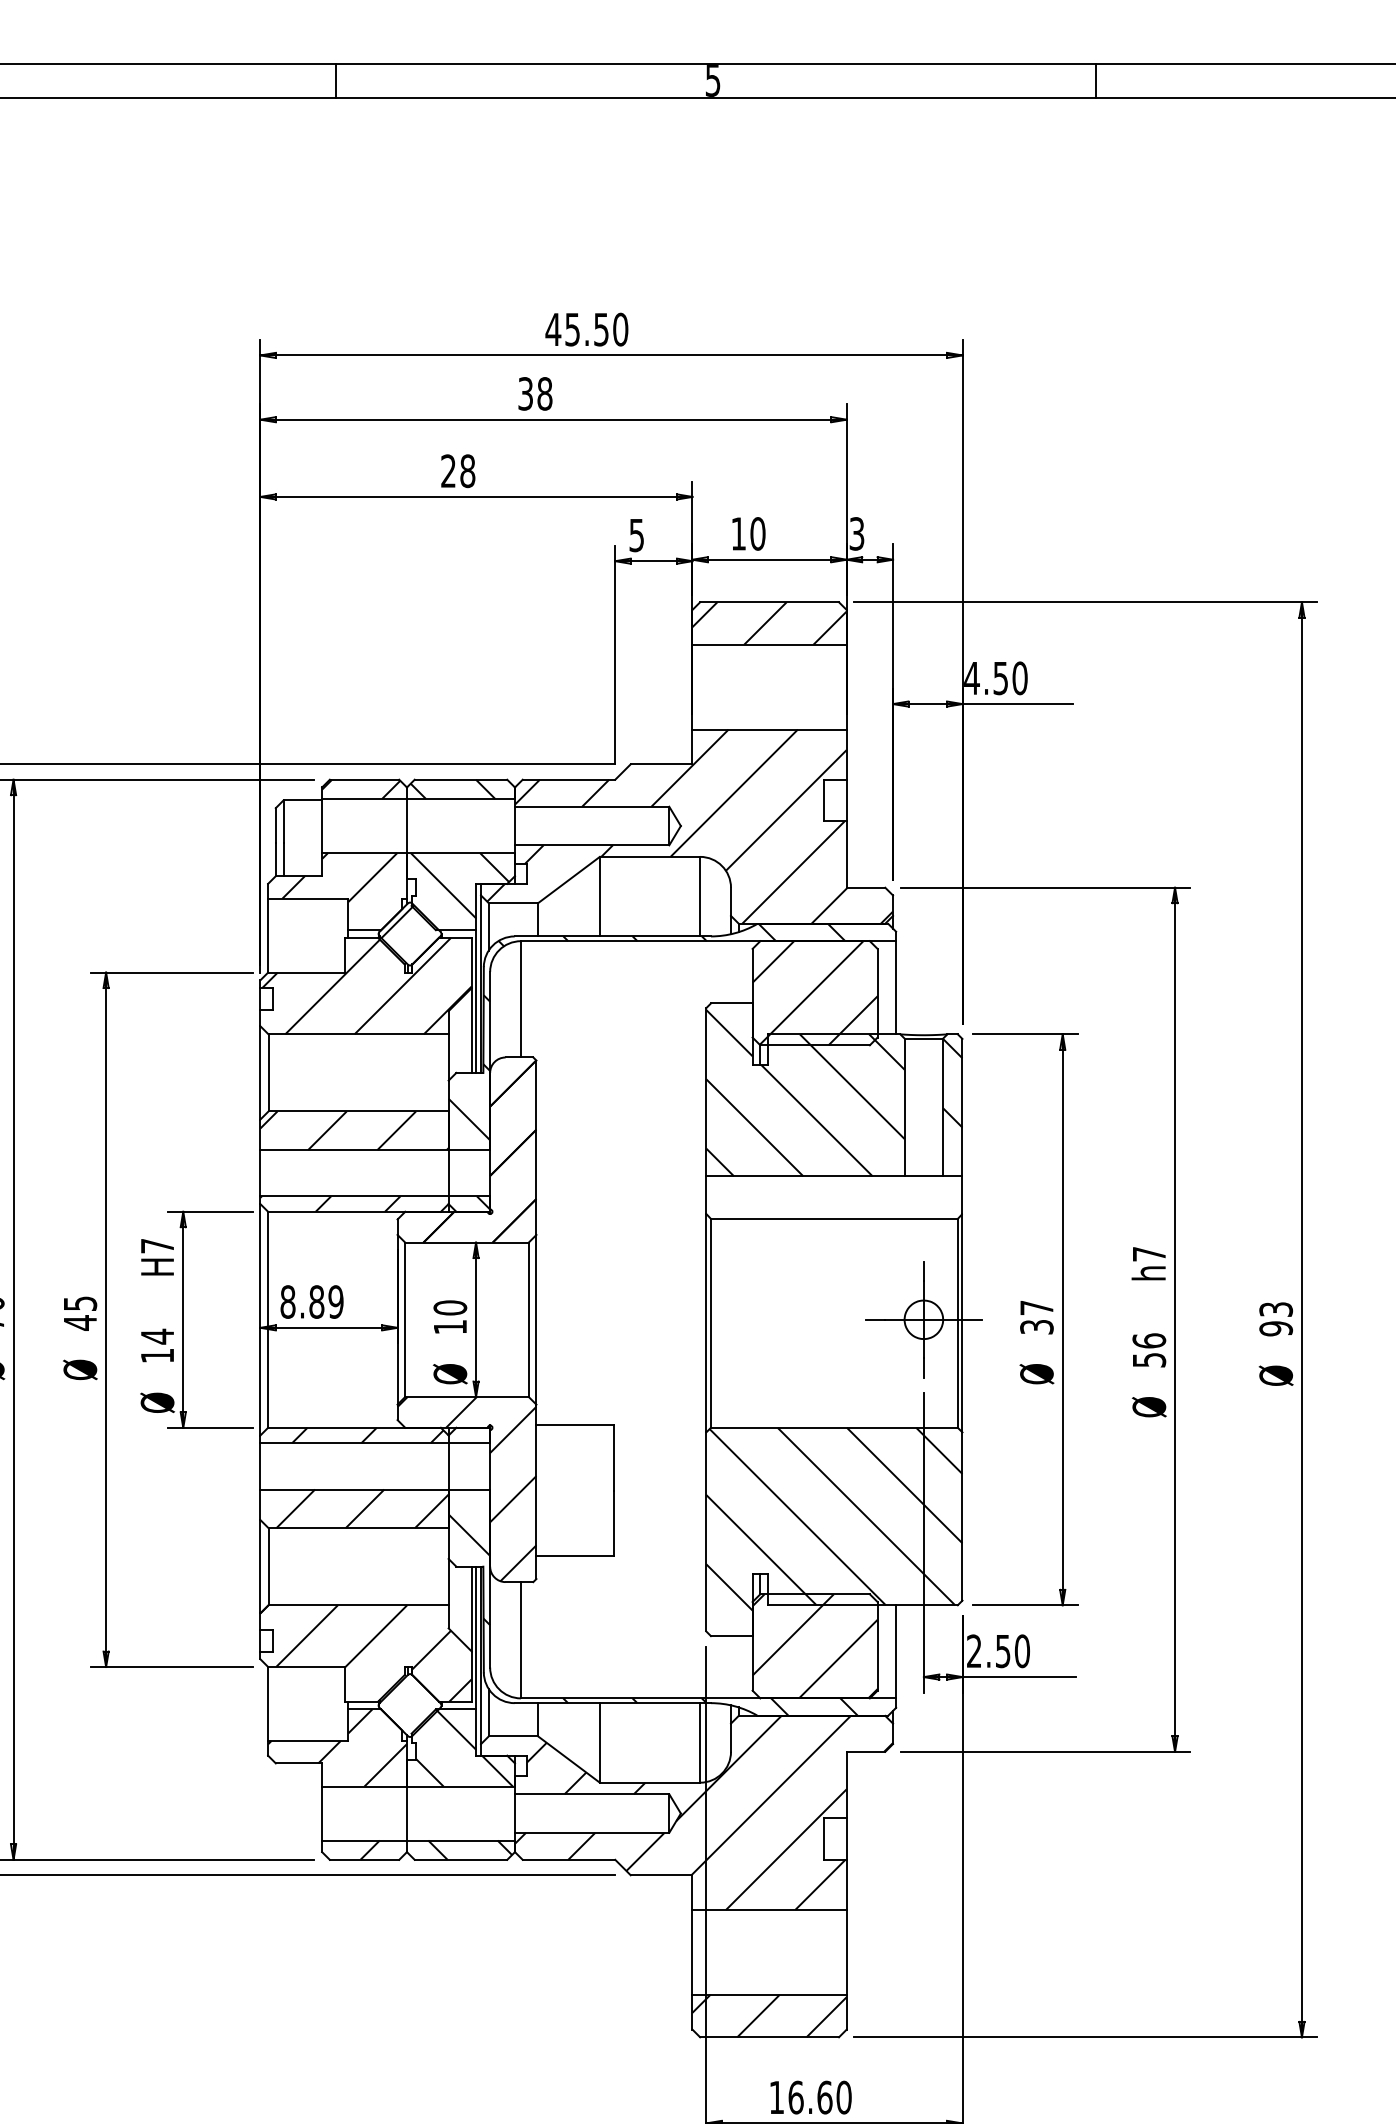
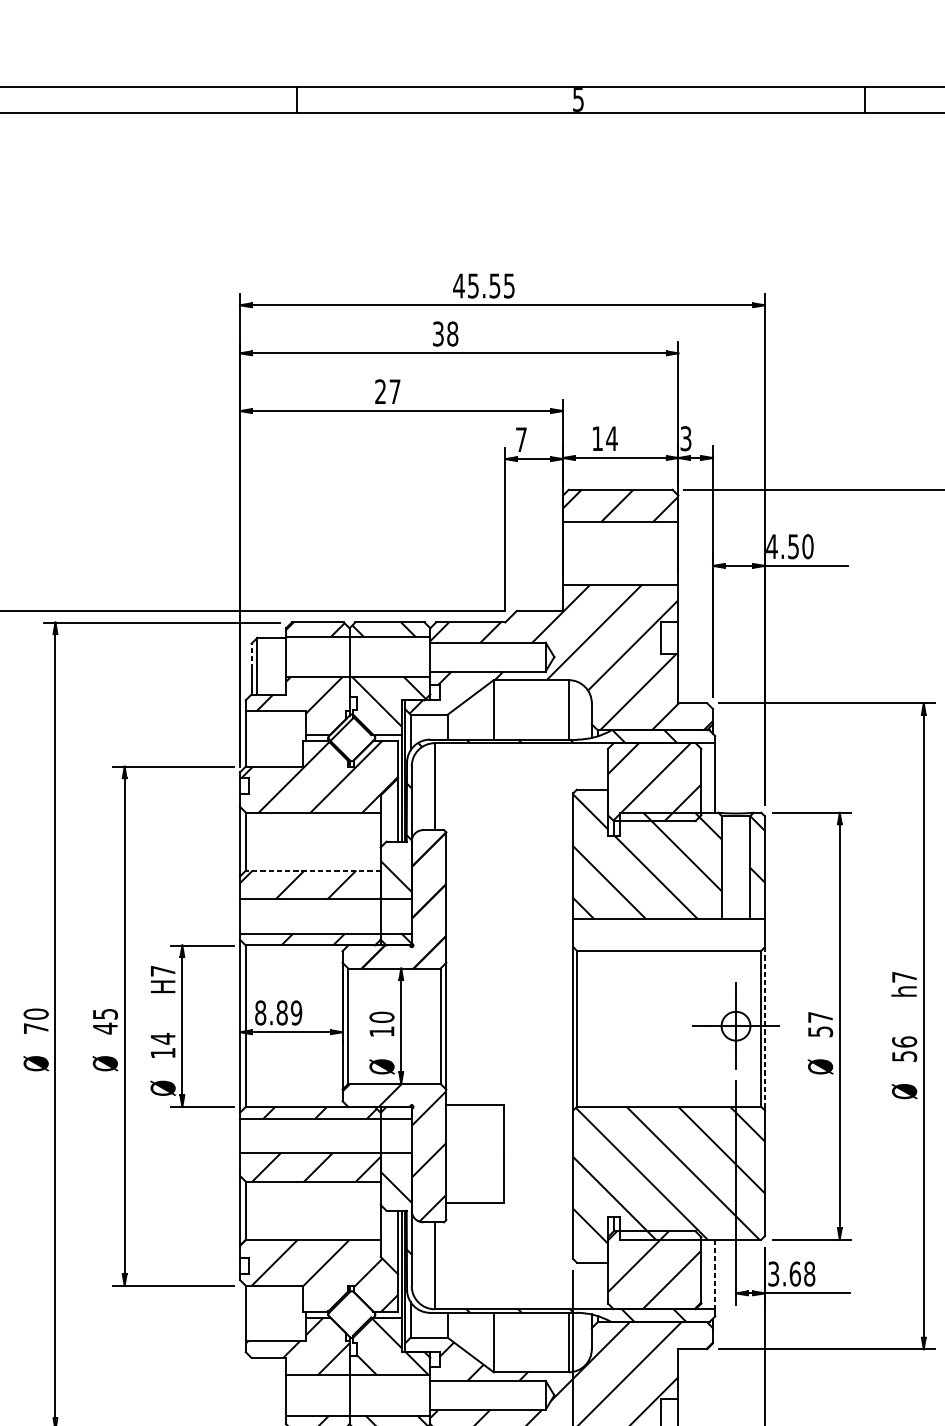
text: (620, 329) -> (509, 285), 45.50 -> 45.55
text: (467, 471) -> (394, 392), 28 -> 27
text: (757, 533) -> (611, 438), 10 -> 14
text: (636, 535) -> (521, 439), 5 -> 7
line: (275, 825) -> (251, 656), solid -> dashed
line: (358, 1111) -> (313, 870), solid -> dashed
line: (962, 1323) -> (764, 1029), solid -> dashed
text: (1036, 1326) -> (820, 1031), 37 -> 57
line: (896, 1651) -> (715, 1274), solid -> dashed
text: (998, 1651) -> (791, 1274), 2.50 -> 3.68

